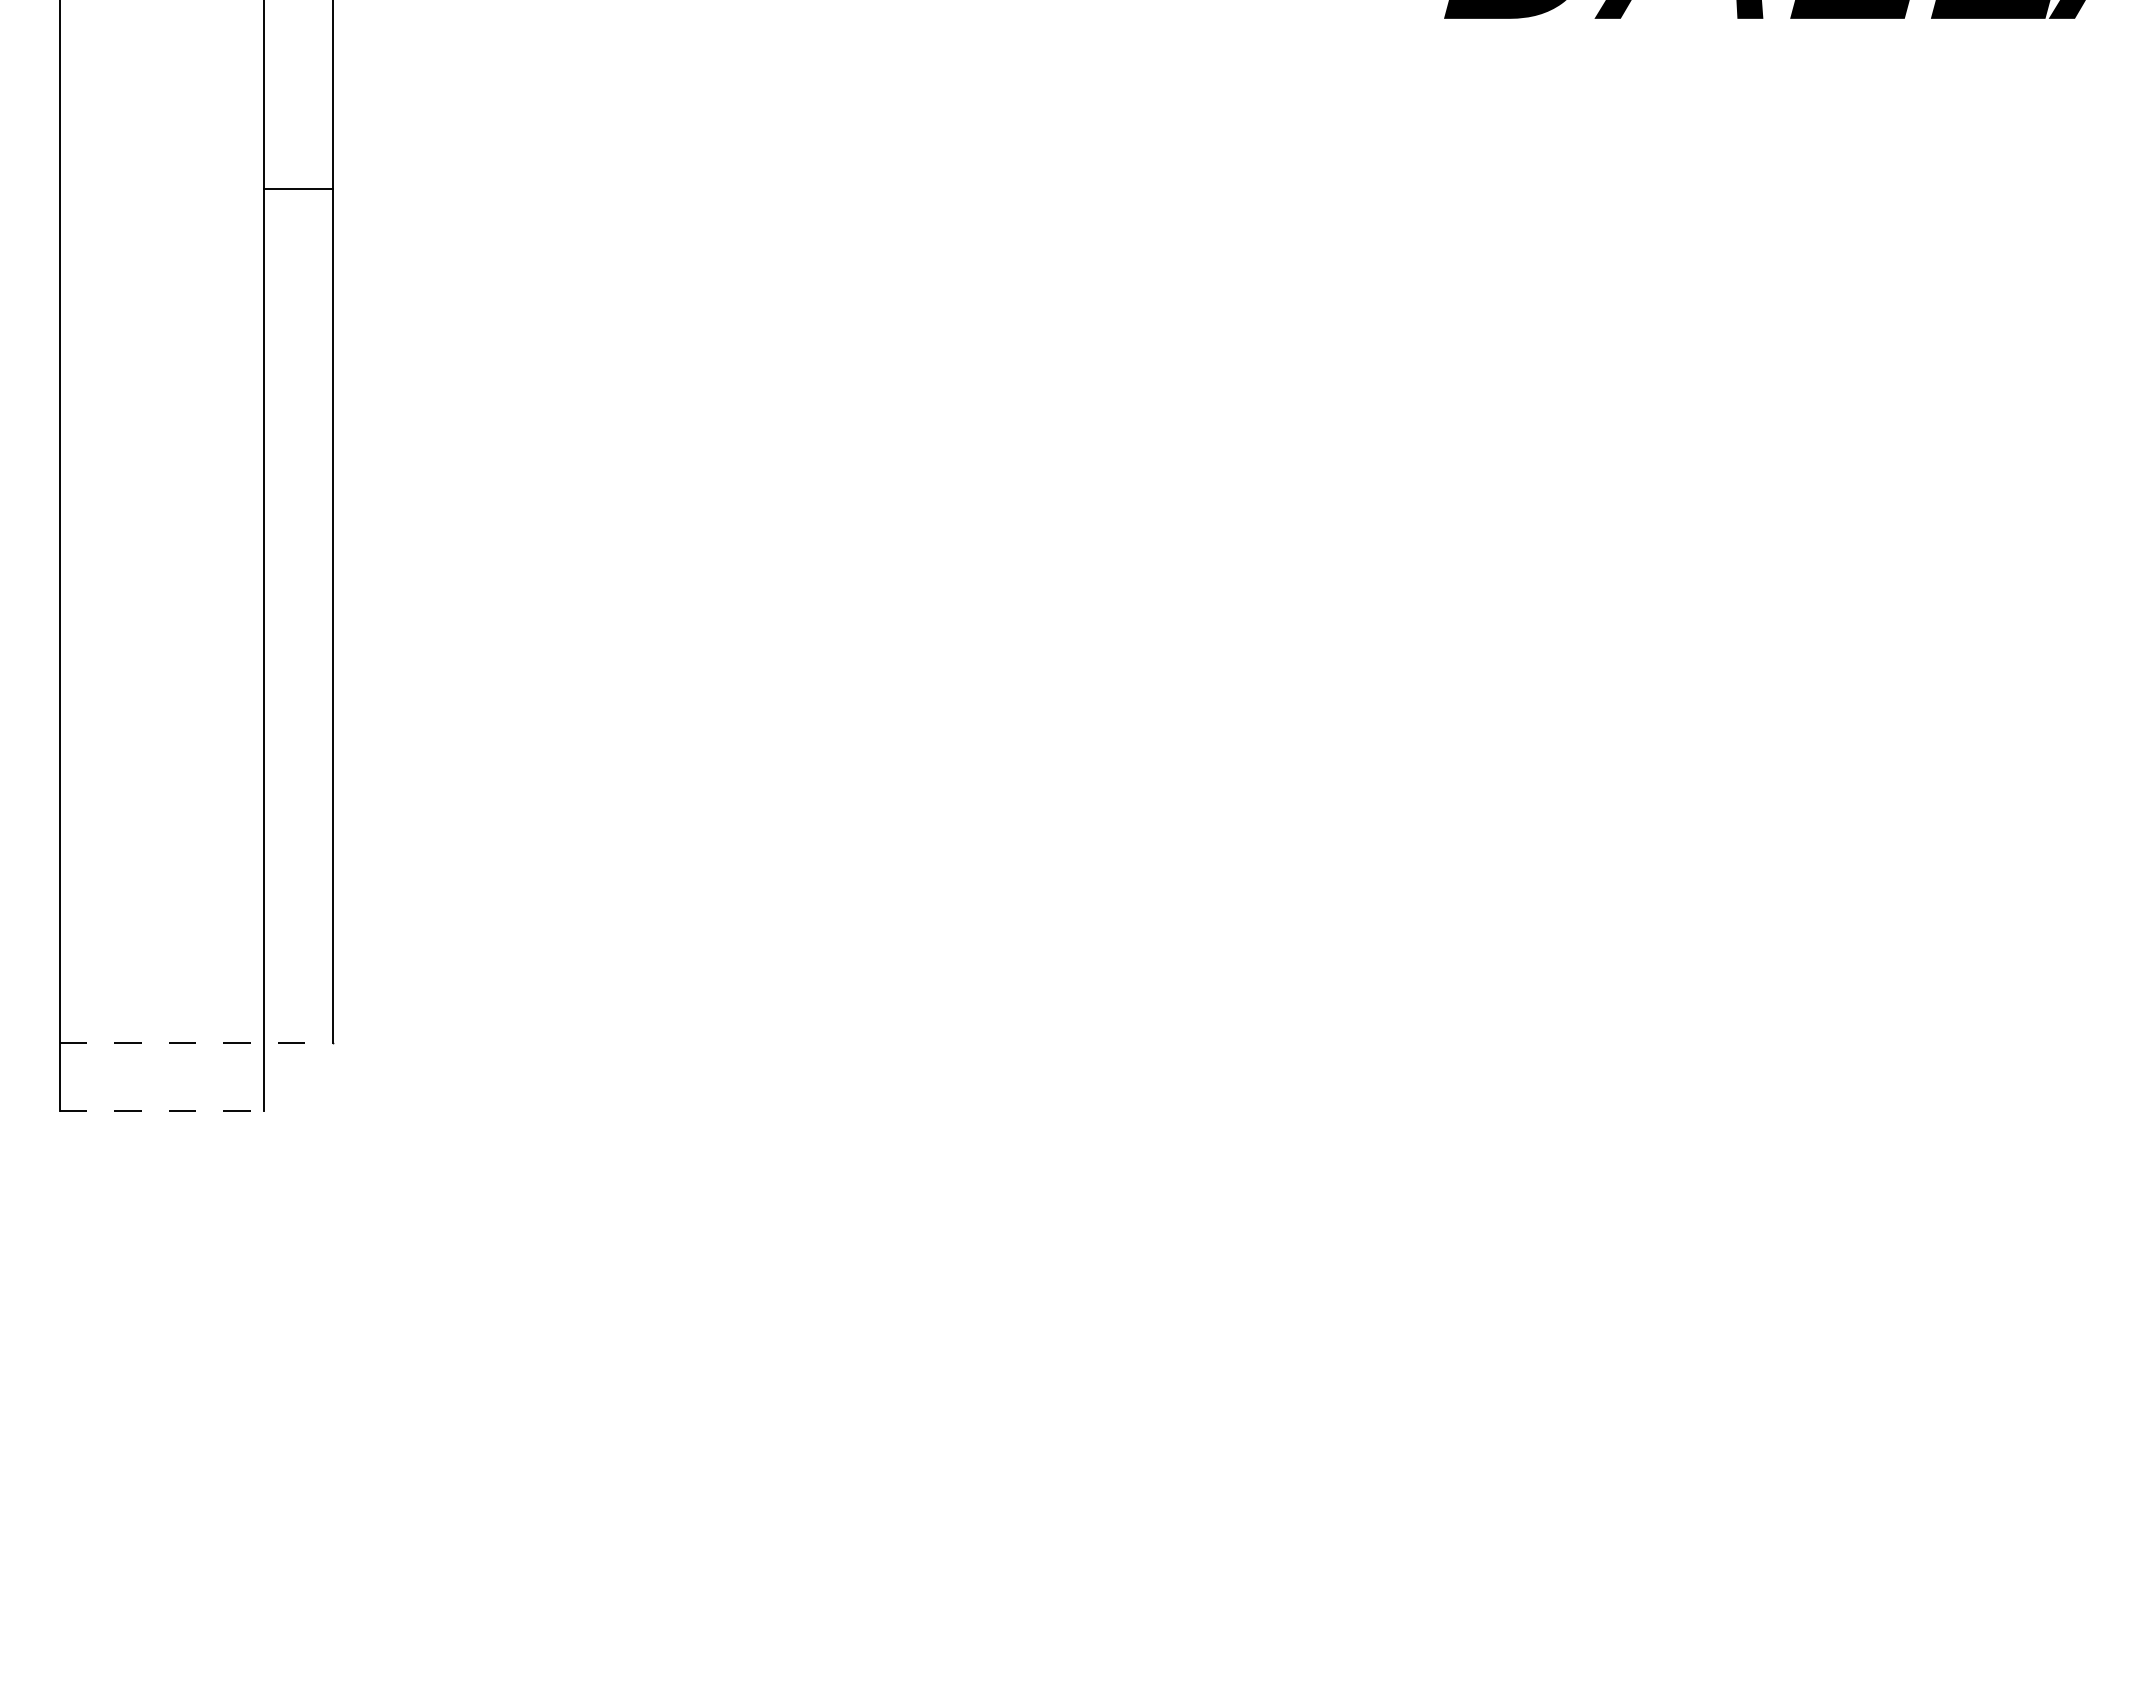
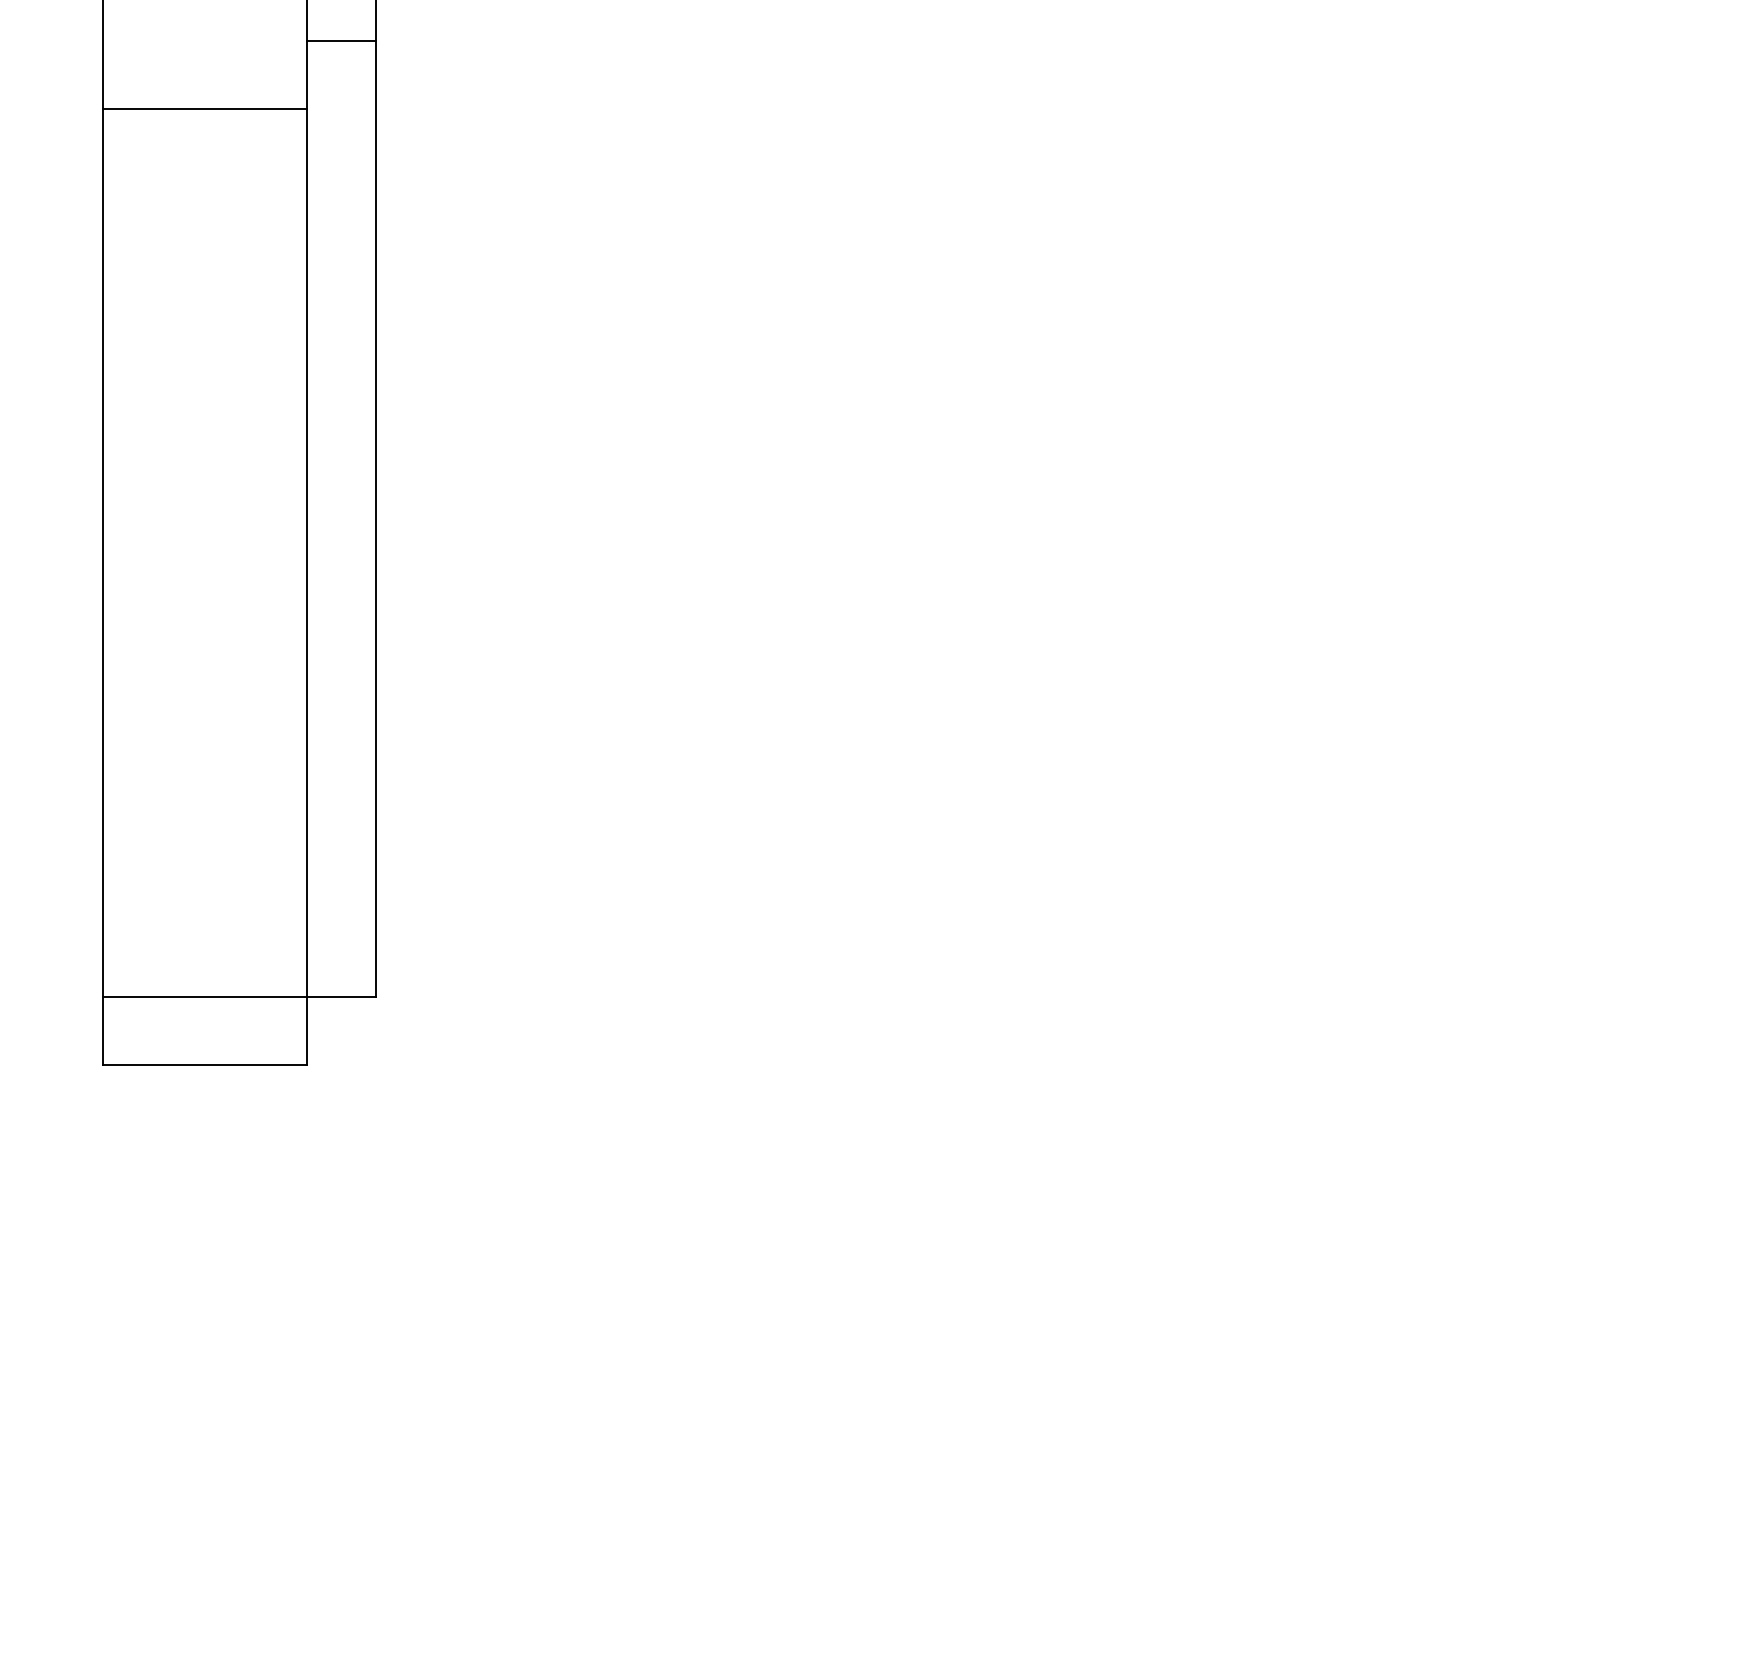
line: (161, 155) -> (204, 109), added
line: (298, 189) -> (341, 41), moved
line: (196, 1042) -> (239, 996), dashed -> solid
line: (162, 1111) -> (205, 1065), dashed -> solid

